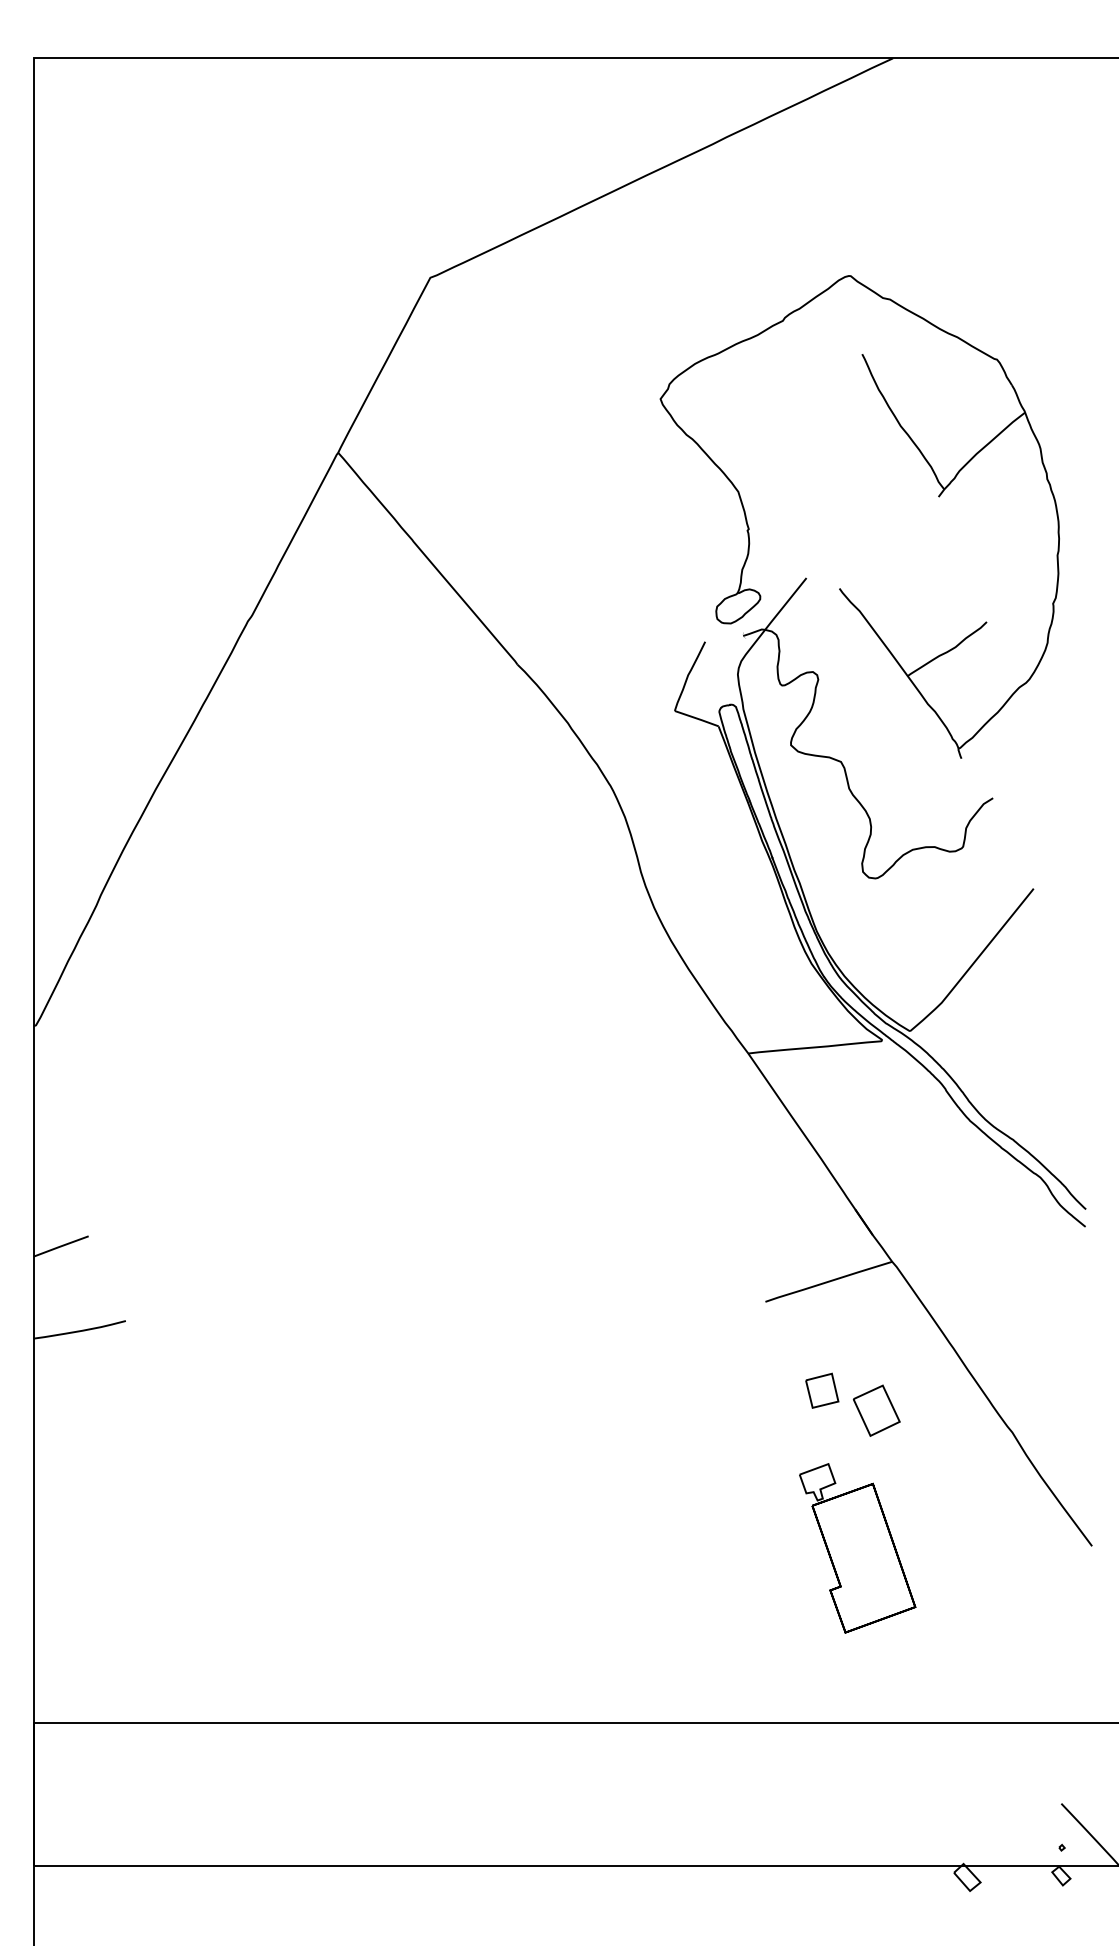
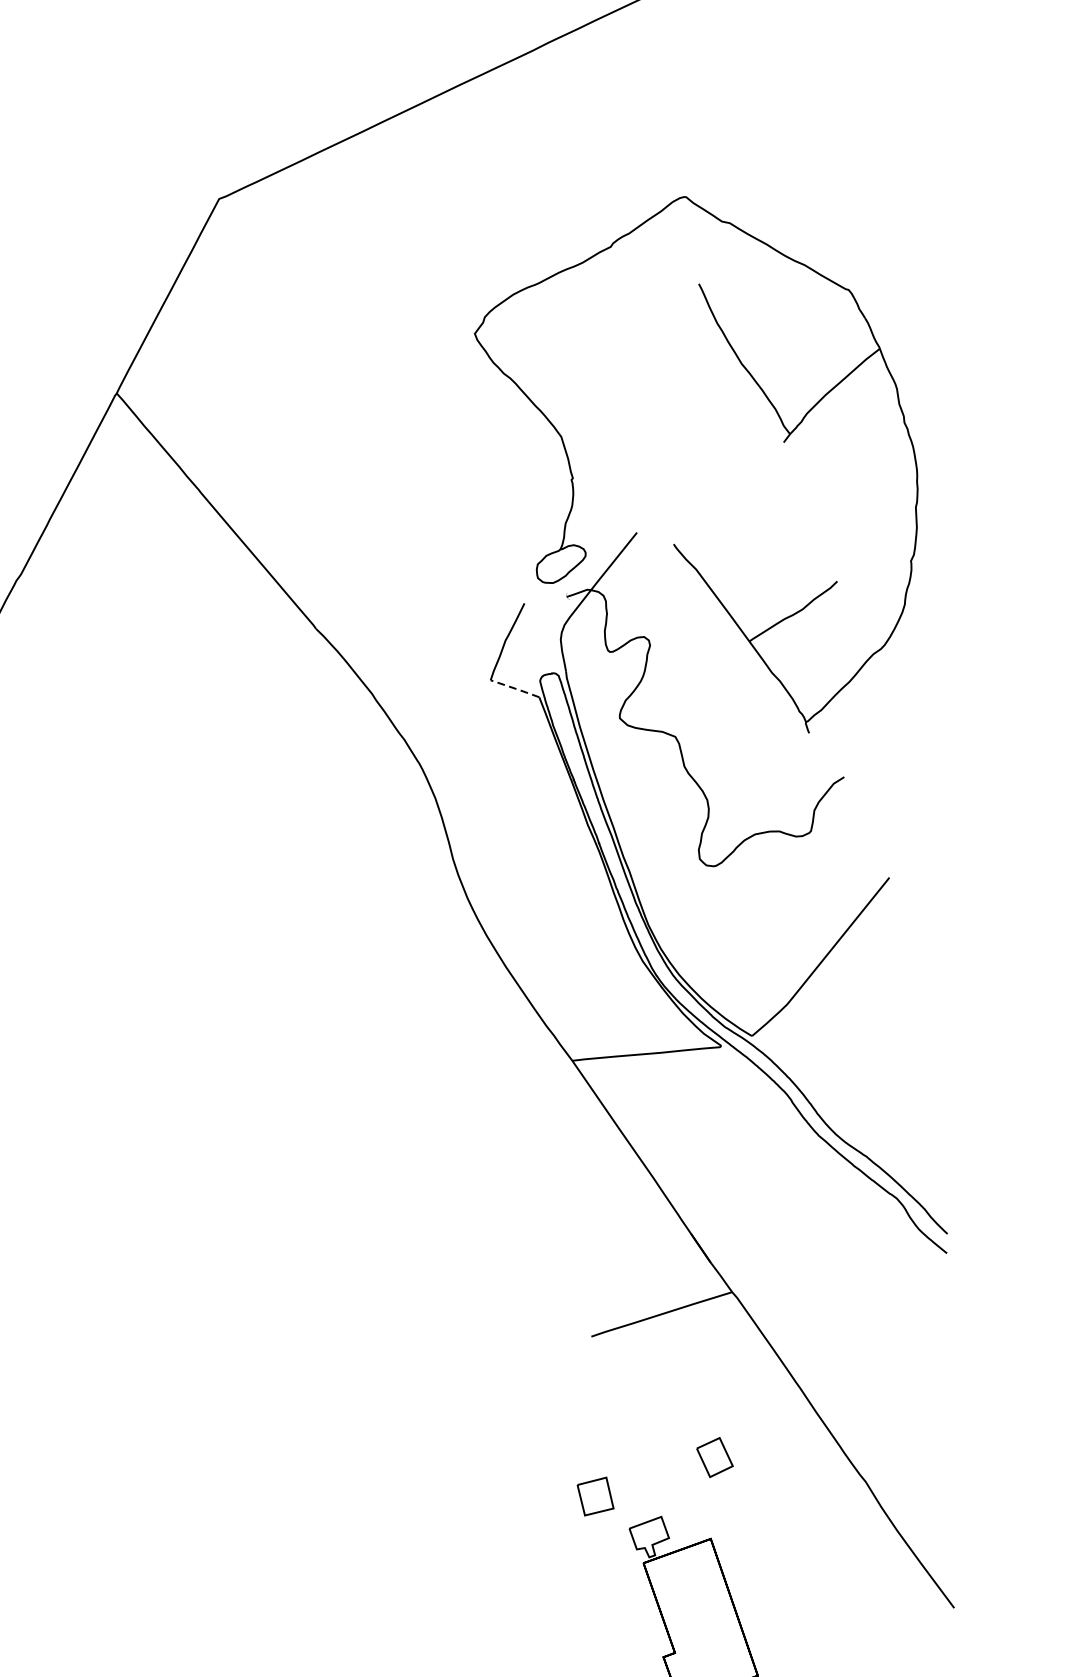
line: (696, 718) -> (514, 688), solid -> dashed
part: (822, 1390) -> (595, 1496), moved
part: (876, 1410) -> (714, 1457), size x0.7

